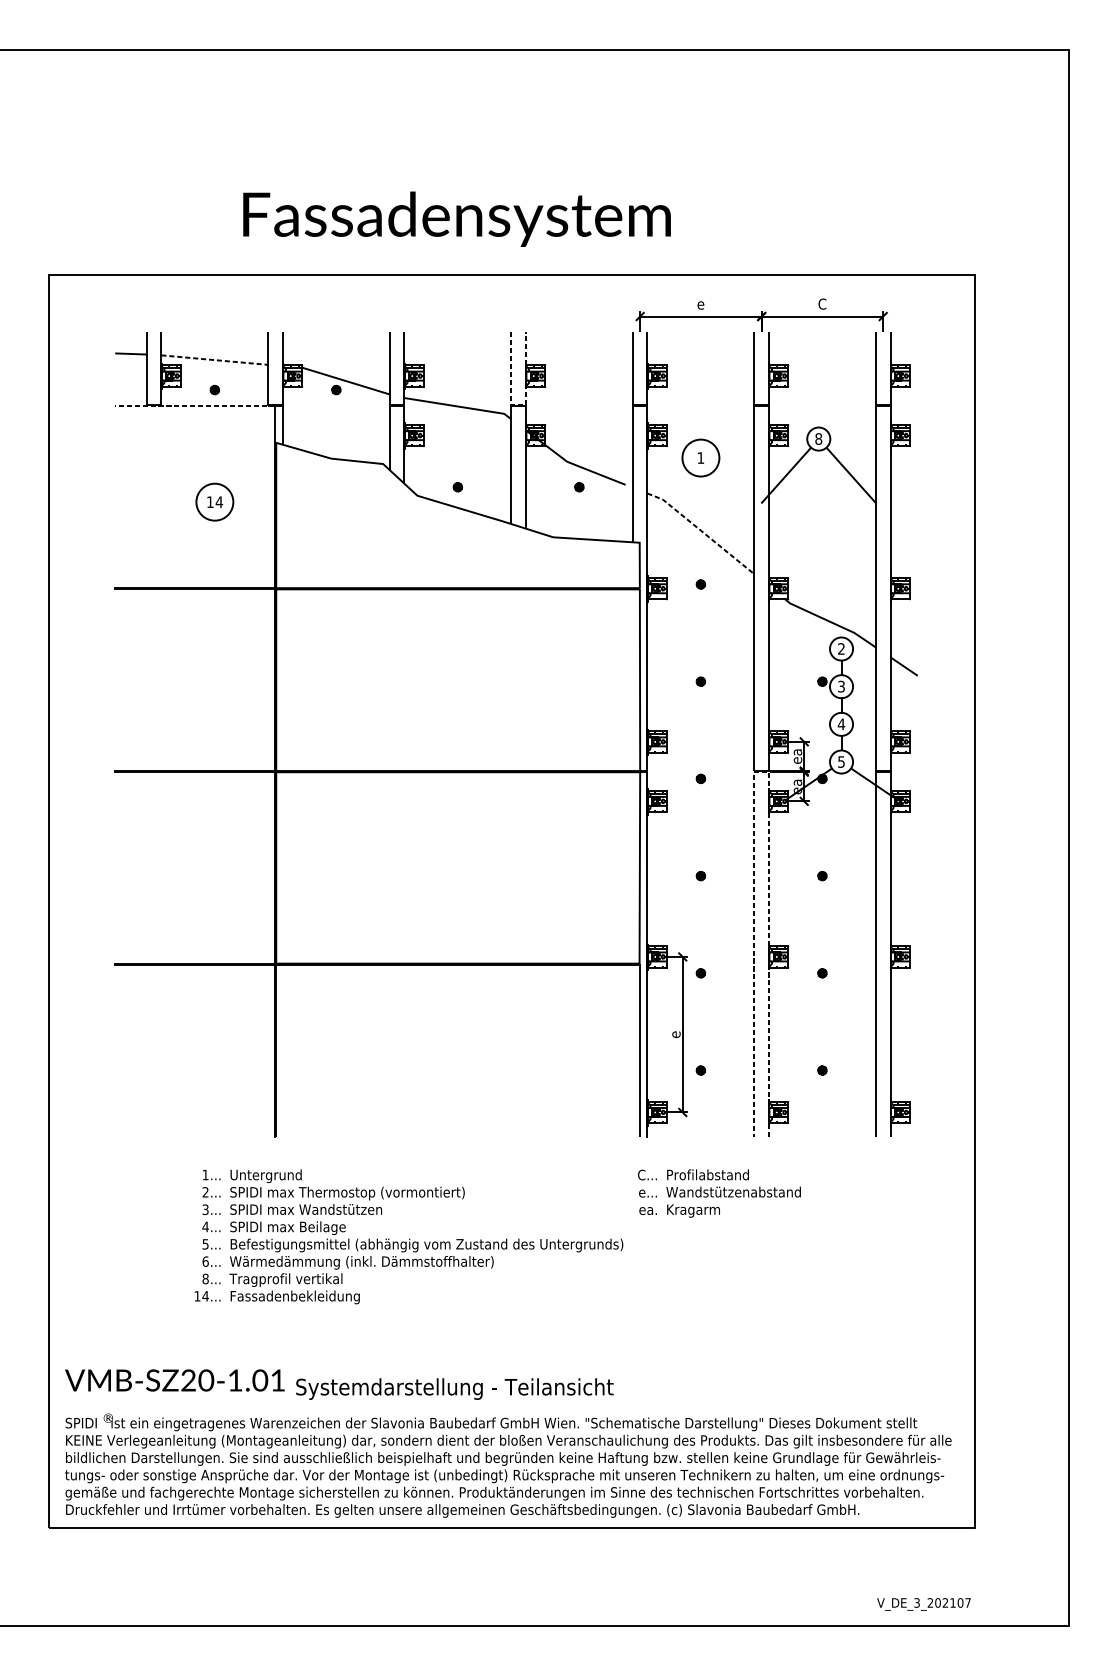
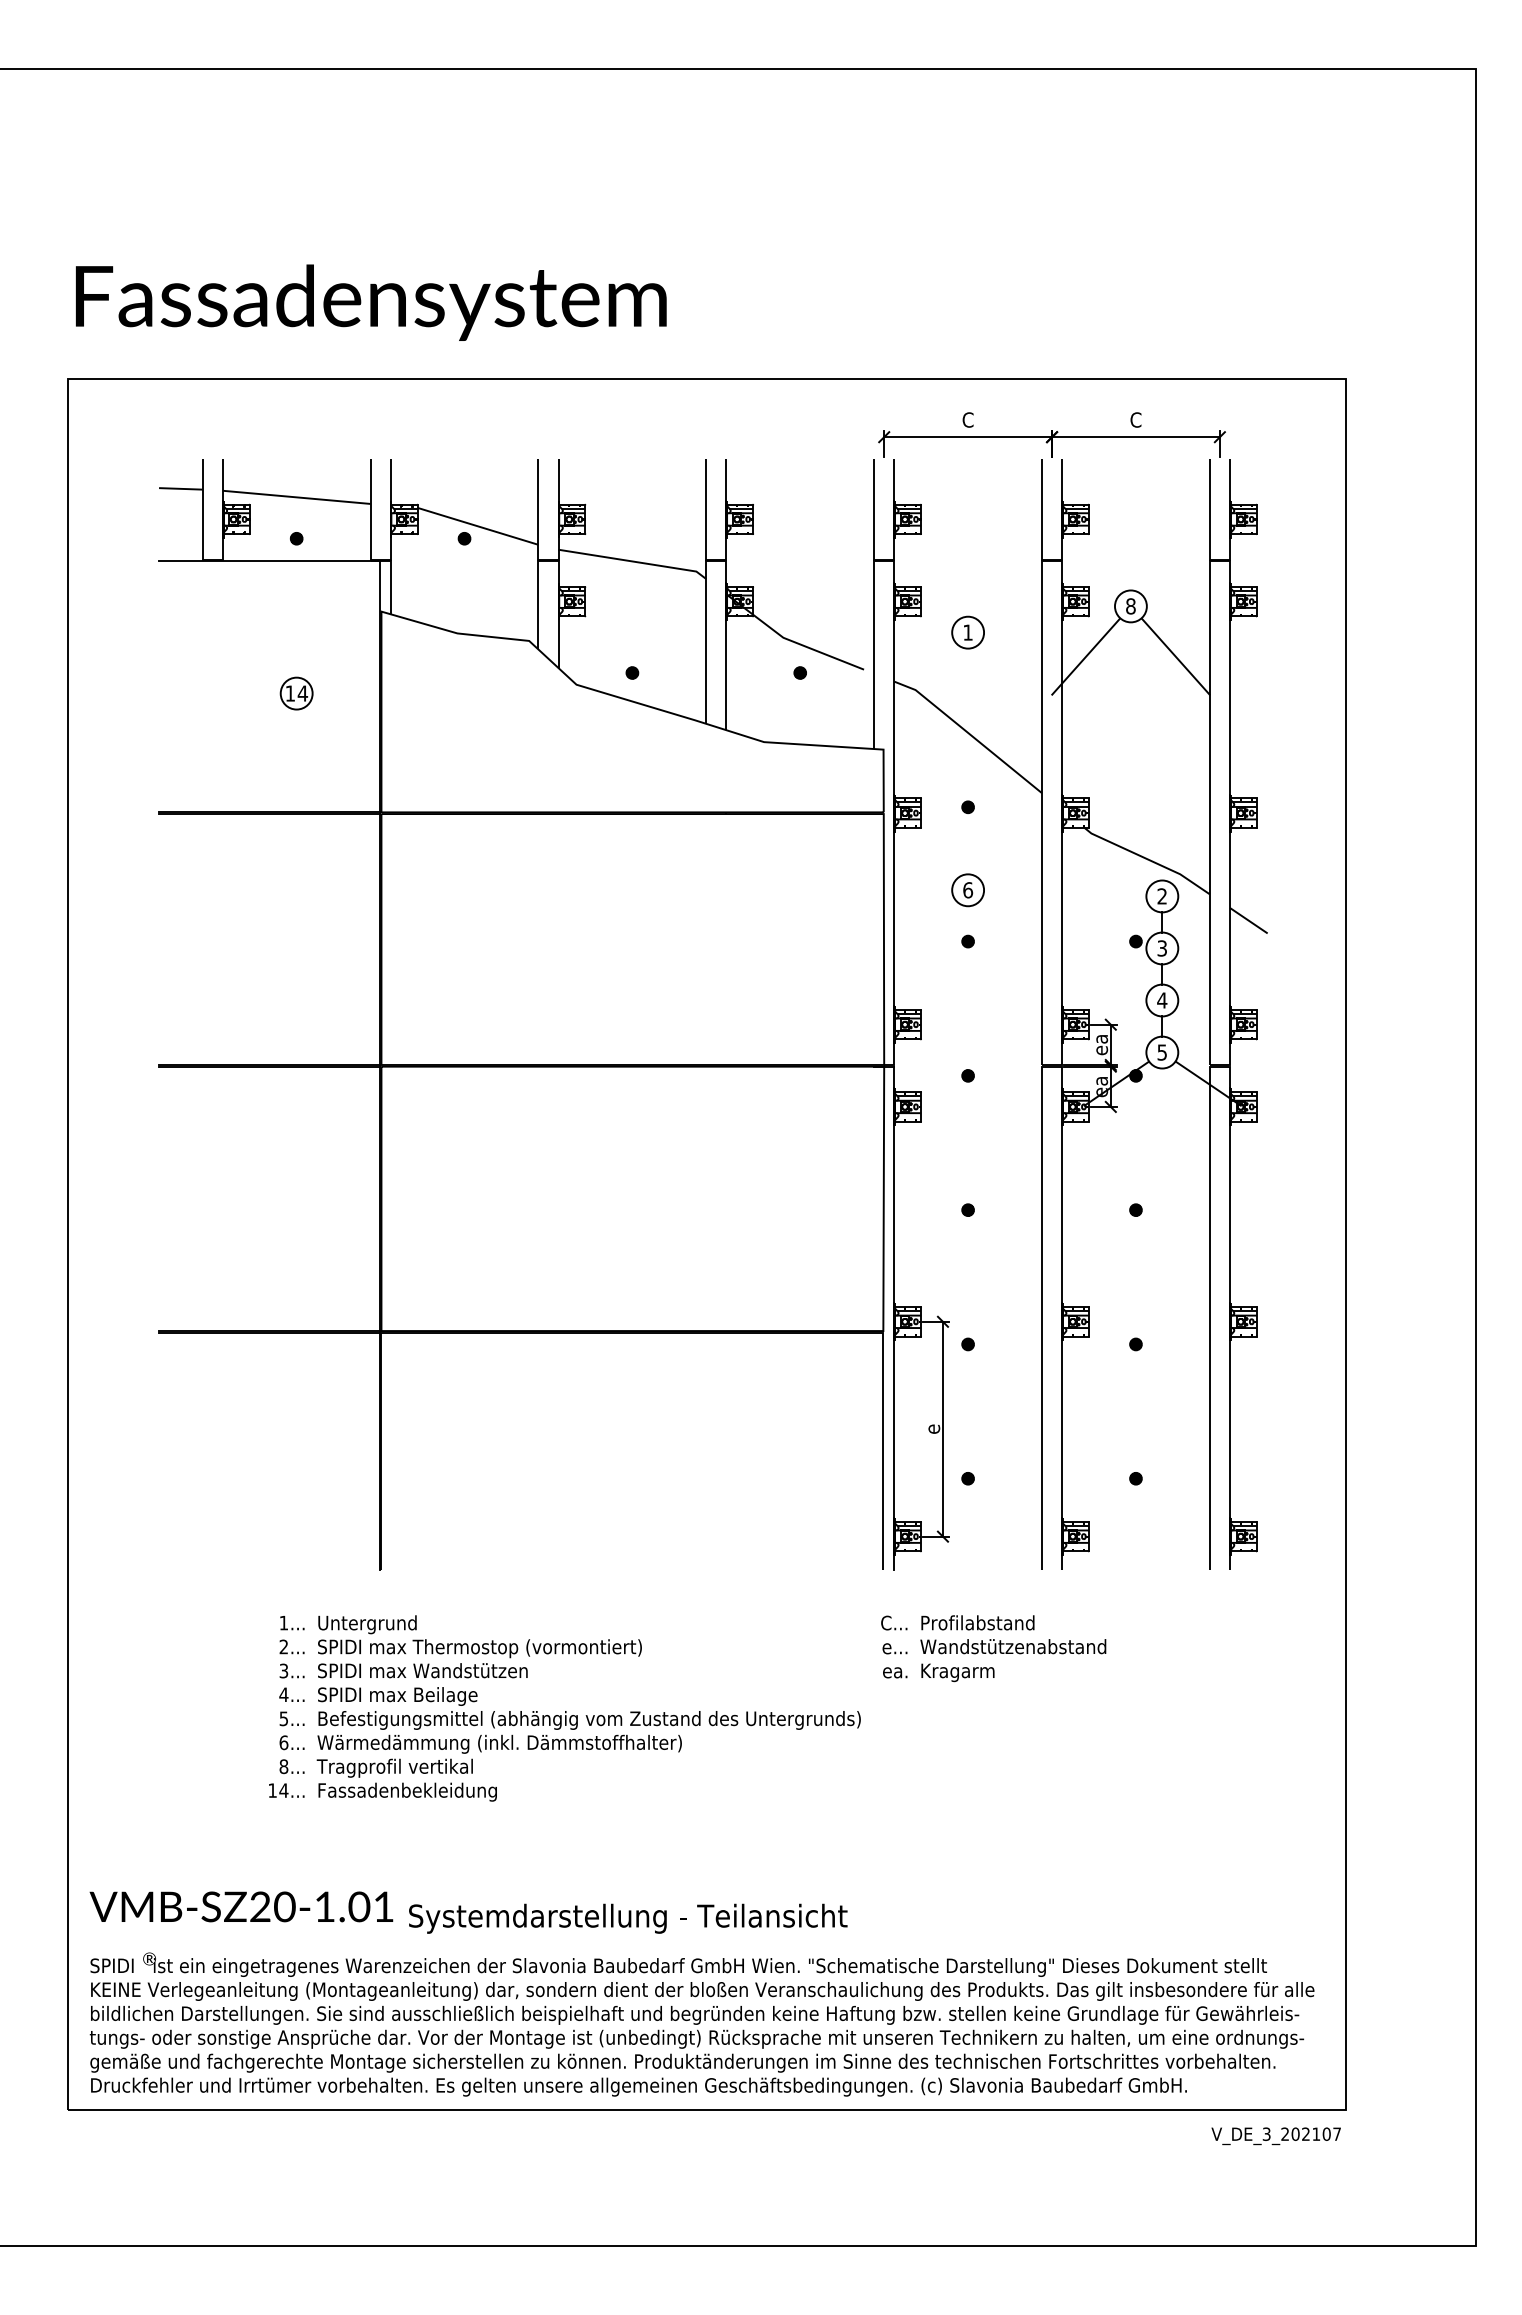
text: (457, 219) -> (371, 302), moved
text: (700, 303) -> (967, 419), e -> C
line: (215, 360) -> (297, 497), dashed -> solid
line: (518, 405) -> (716, 559), dashed -> solid
line: (194, 406) -> (268, 561), dashed -> solid
circle: (701, 457) -> (968, 632), size x0.62
circle: (214, 502) -> (296, 693), size x0.62
line: (701, 531) -> (969, 734), dashed -> solid
part: (700, 644) -> (967, 890), added
line: (761, 772) -> (1051, 1066), dashed -> solid
text: (923, 1604) -> (1275, 2136), moved

